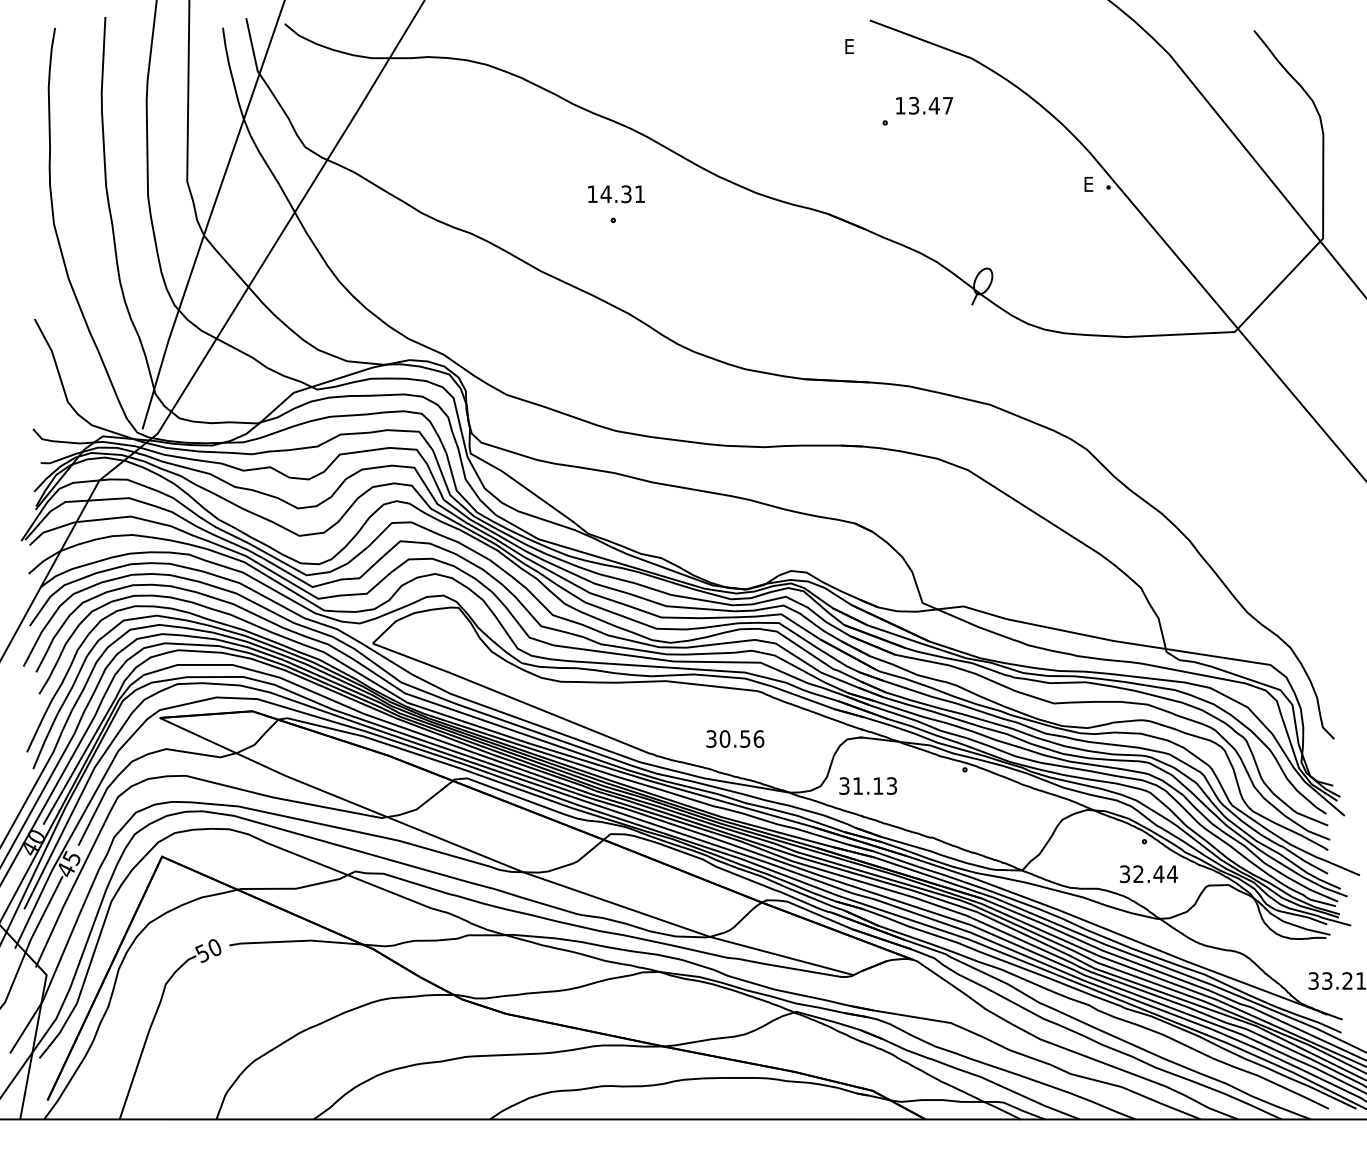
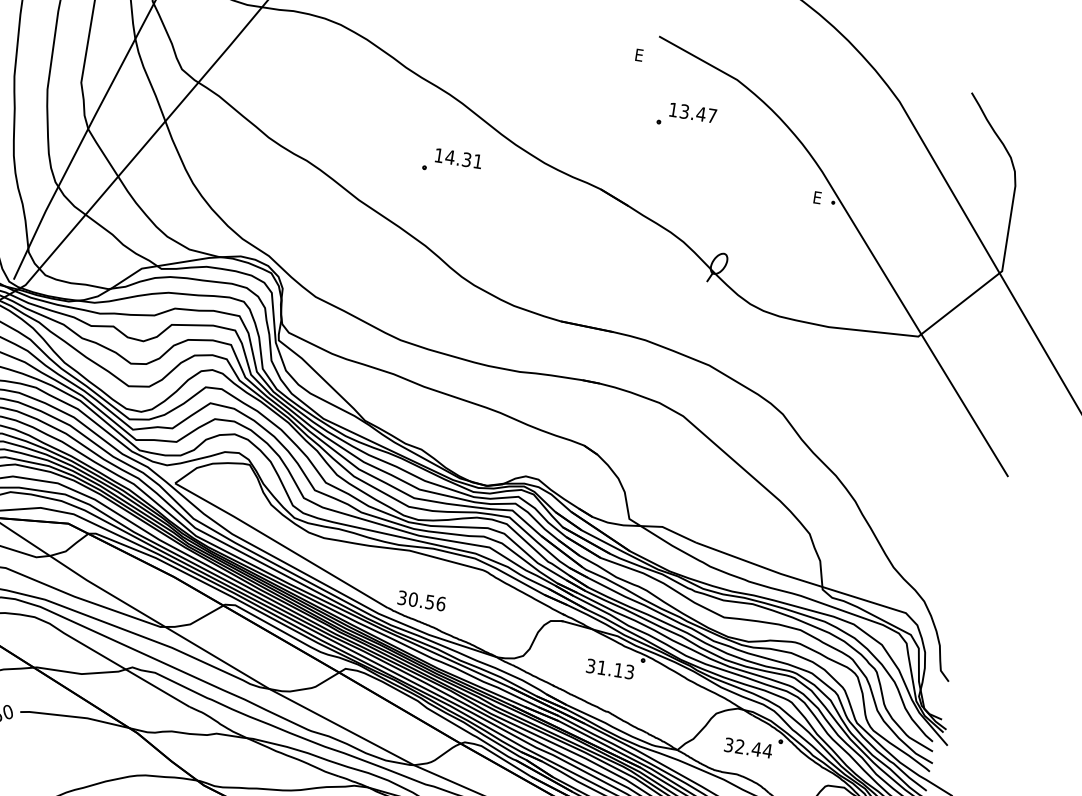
text: (616, 194) -> (458, 158), moved
text: (735, 738) -> (422, 600), moved
text: (867, 785) -> (609, 668), moved
text: (1149, 874) -> (748, 748), moved

